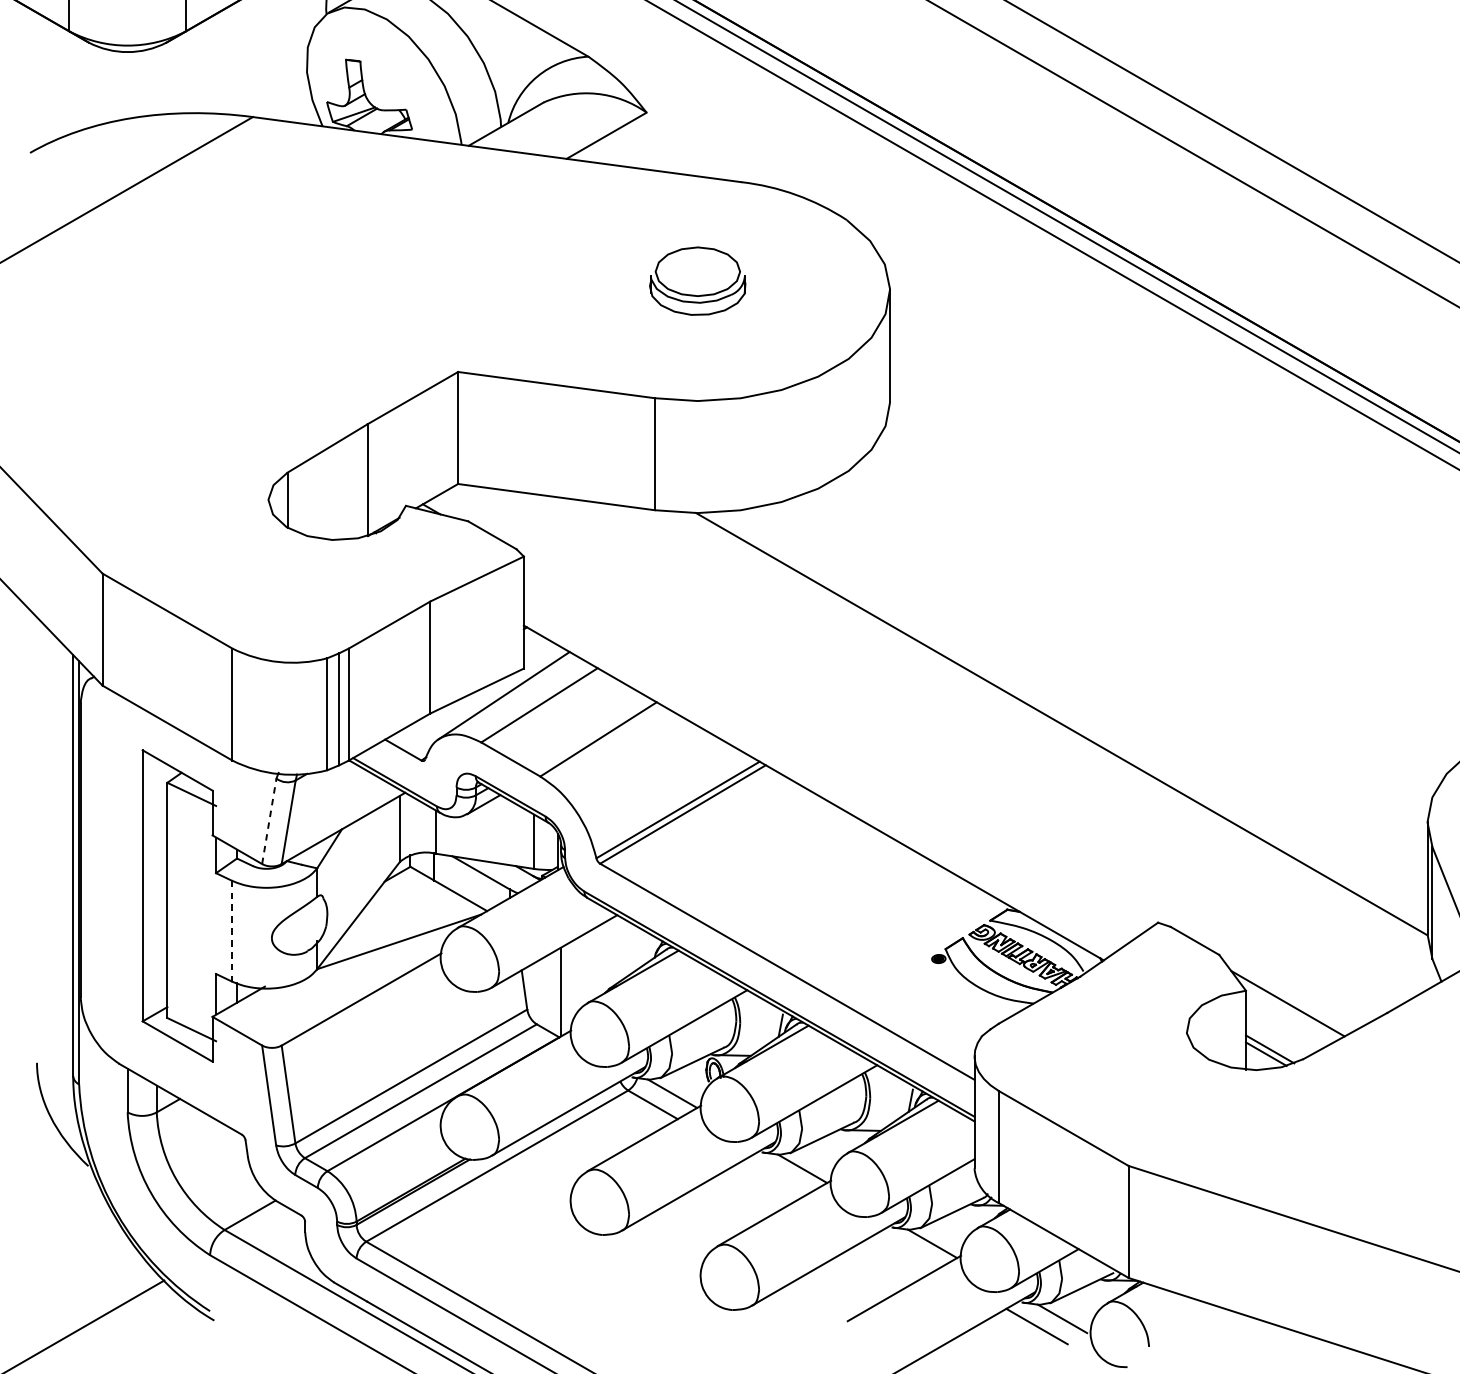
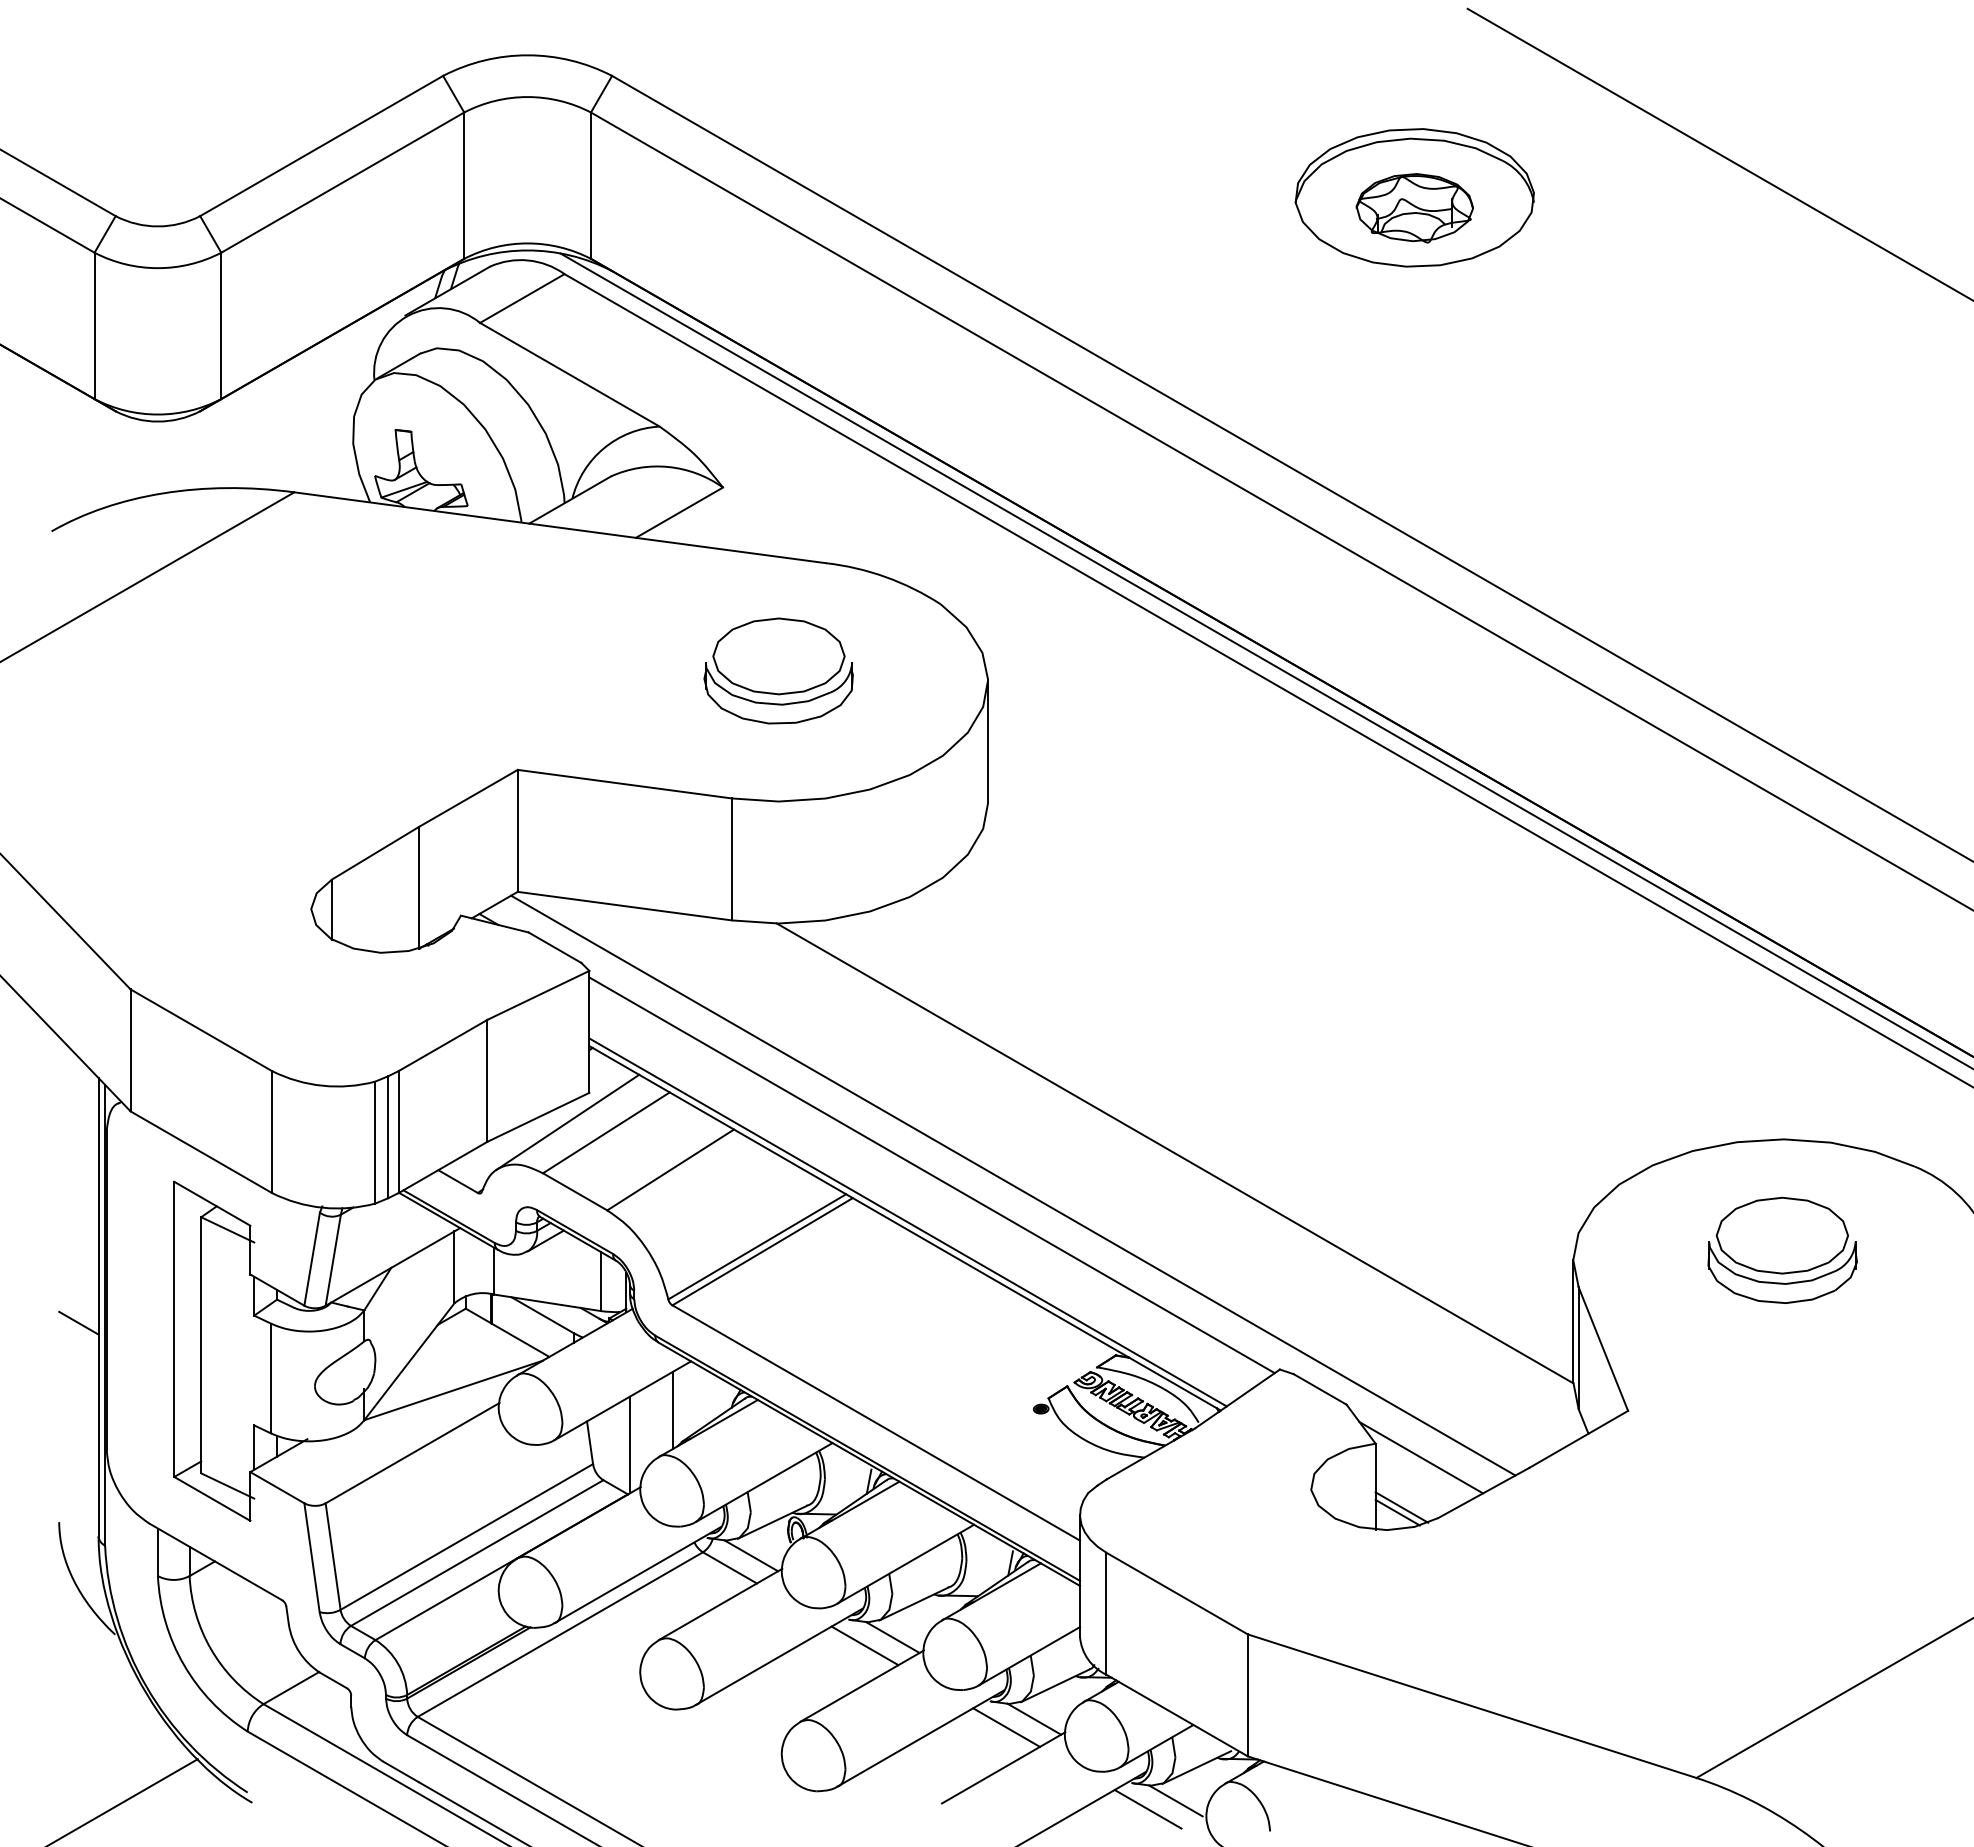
part: (697, 280) -> (778, 670), size x1.43
line: (838, 744) -> (931, 1175), added
line: (913, 753) -> (1013, 1185), added
line: (816, 787) -> (907, 1222), added
line: (269, 820) -> (312, 1258), dashed -> solid
line: (54, 879) -> (78, 1322), added
line: (231, 930) -> (271, 1378), dashed -> solid
line: (601, 959) -> (673, 1409), added
line: (776, 1176) -> (864, 1645), added
line: (906, 1251) -> (1006, 1727), added

